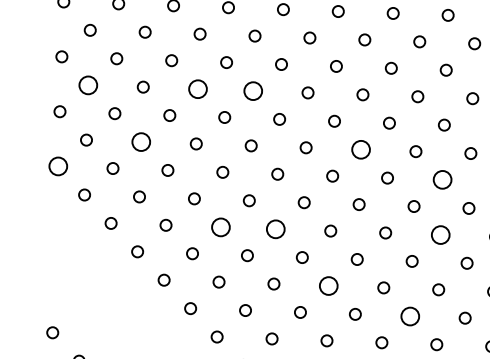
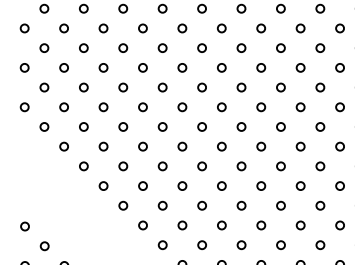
circle: (88, 84) -> (44, 47), size x0.62
circle: (198, 88) -> (123, 47), size x0.62
circle: (252, 90) -> (162, 47), size x0.62
circle: (140, 141) -> (83, 87), size x0.62
circle: (361, 149) -> (241, 87), size x0.62
circle: (57, 166) -> (24, 107), size x0.62
circle: (442, 180) -> (300, 107), size x0.62
circle: (220, 226) -> (142, 146), size x0.62
circle: (275, 228) -> (182, 146), size x0.62
circle: (440, 234) -> (300, 146), size x0.62
circle: (328, 285) -> (221, 185), size x0.62
circle: (409, 315) -> (280, 205), size x0.62

